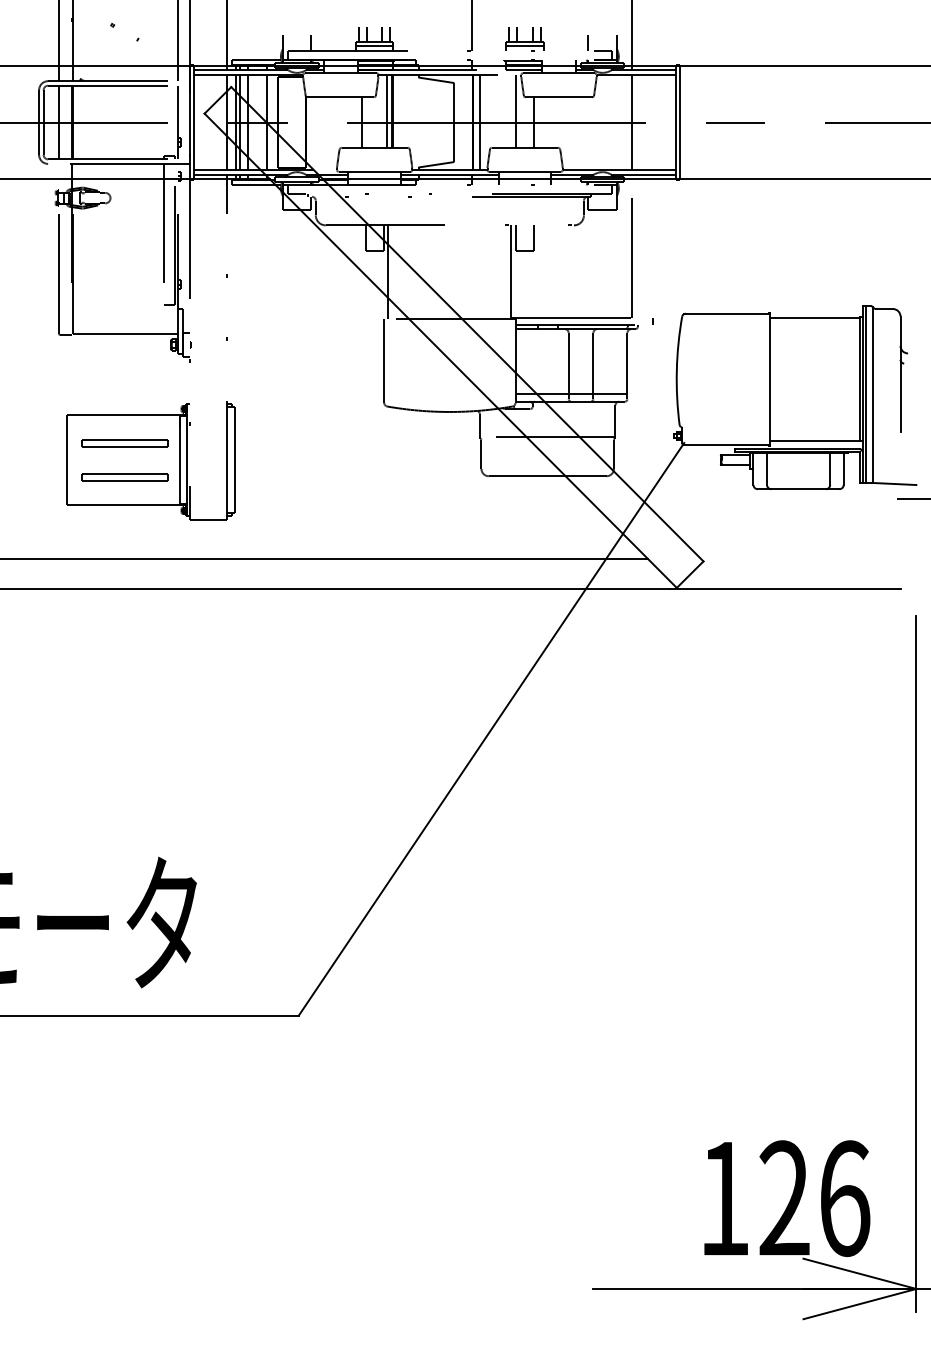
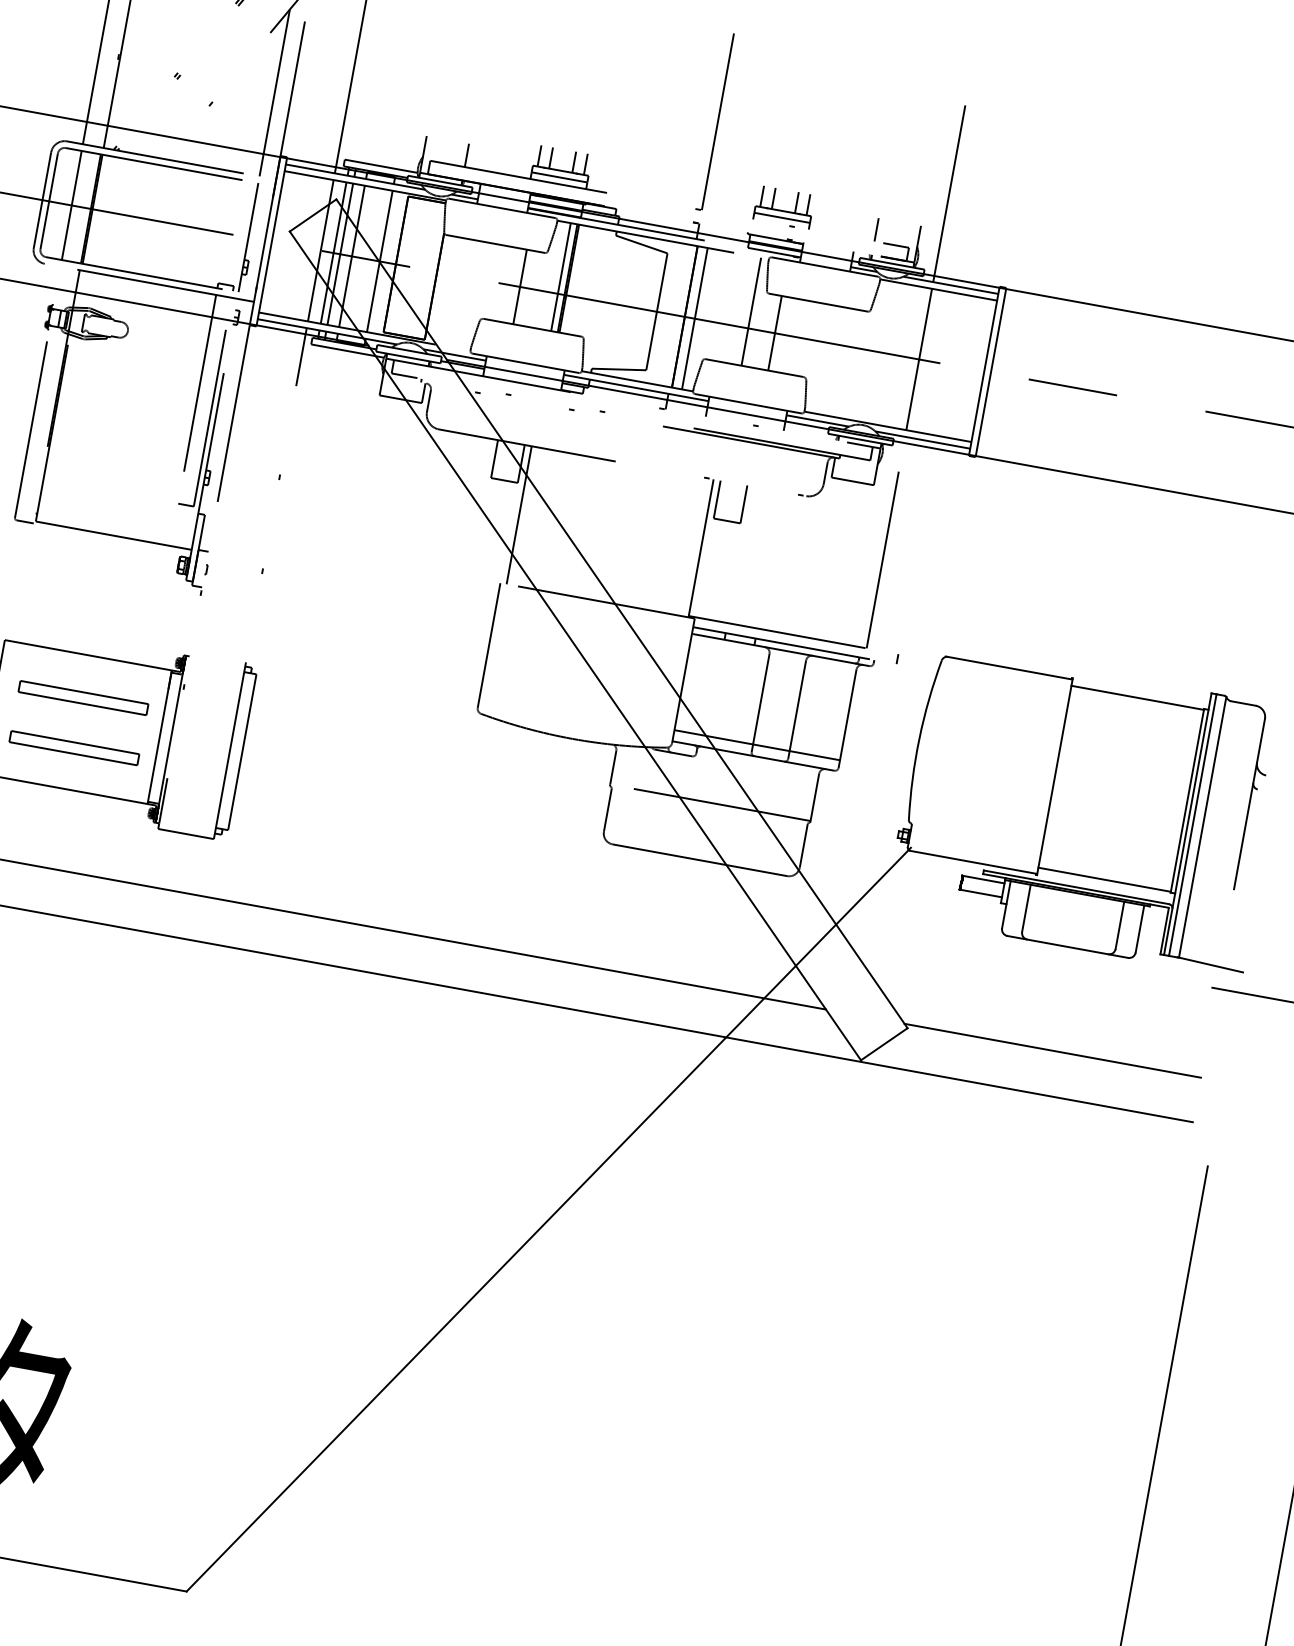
line: (800, 558) -> (1051, 1049), added

